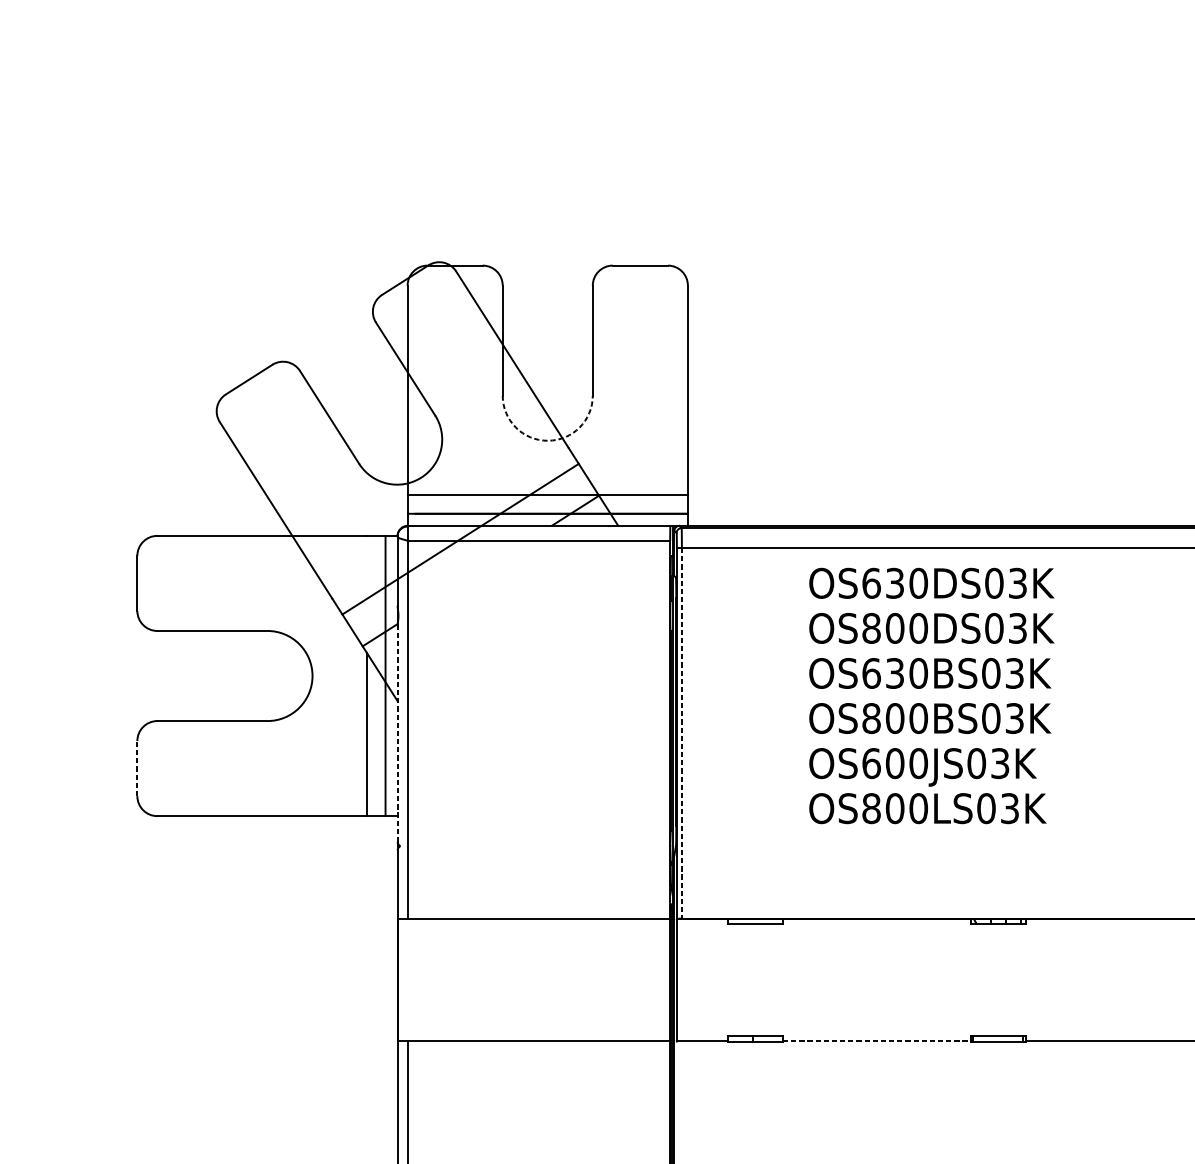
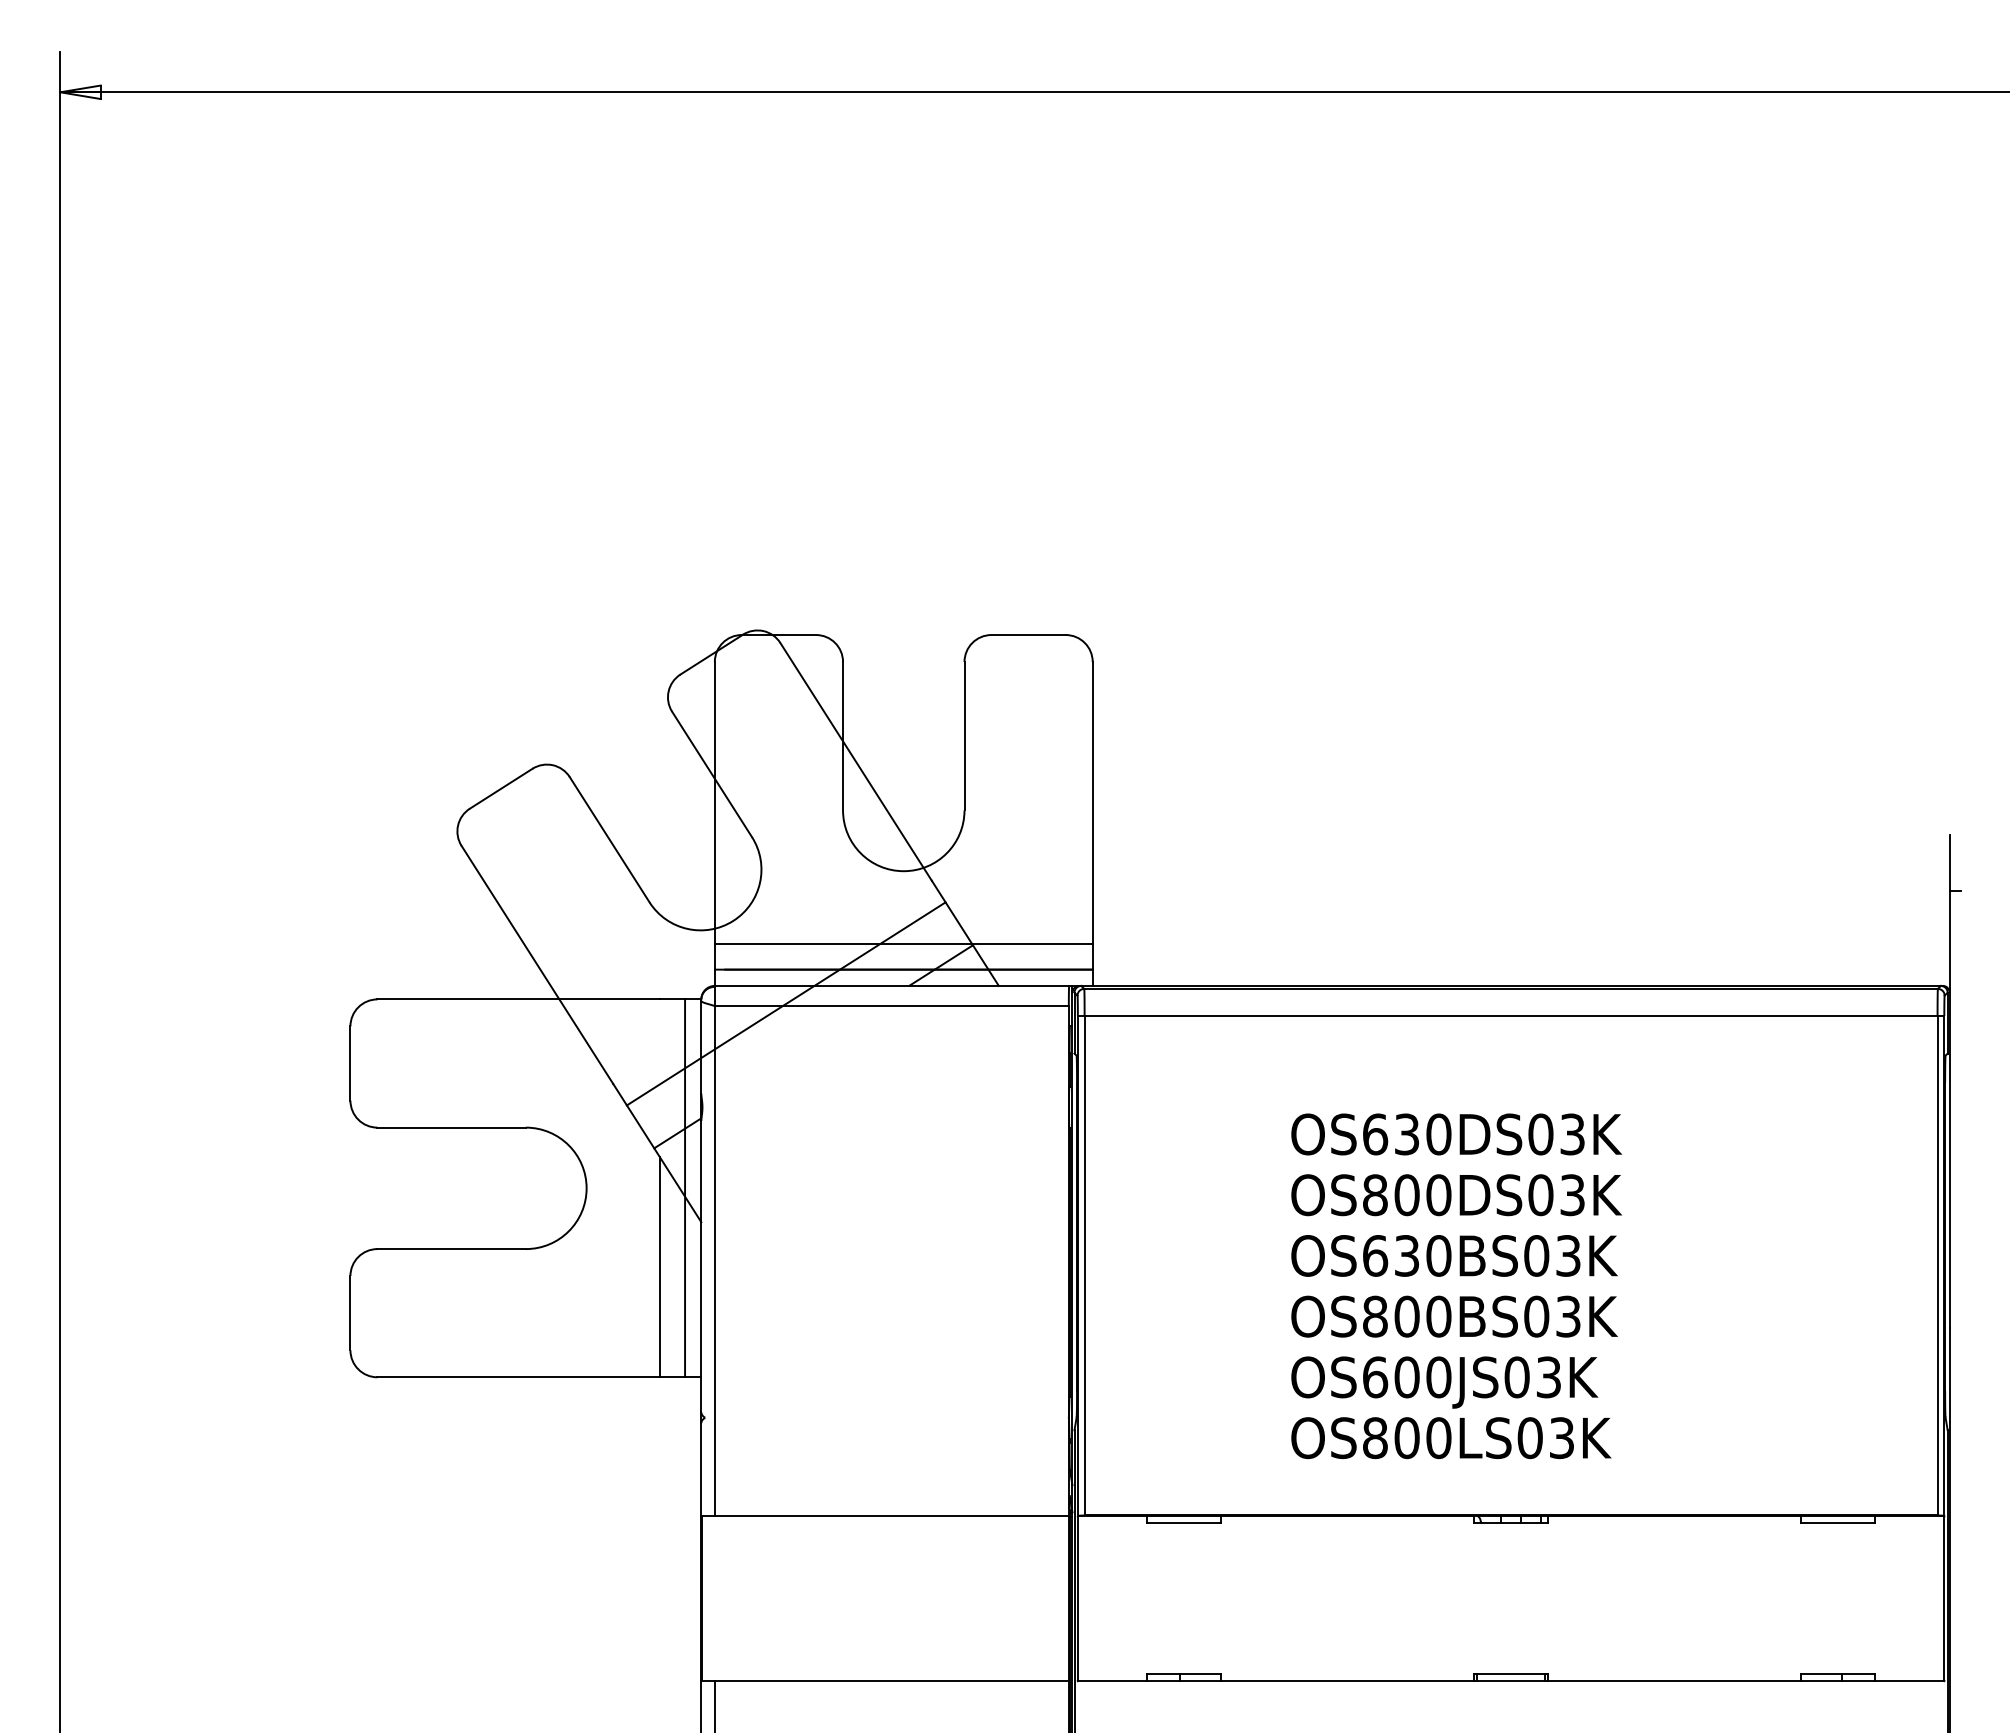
arc: (547, 441) -> (903, 871), dashed -> solid
text: (931, 696) -> (1456, 1286), moved
line: (397, 733) -> (701, 1266), dashed -> solid
line: (681, 733) -> (1084, 1265), dashed -> solid
line: (137, 768) -> (350, 1312), dashed -> solid
line: (876, 1041) -> (1347, 1680), dashed -> solid

